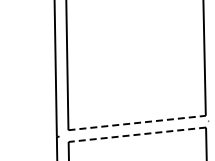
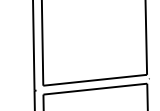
line: (137, 122) -> (95, 79), dashed -> solid
line: (136, 134) -> (94, 88), dashed -> solid

